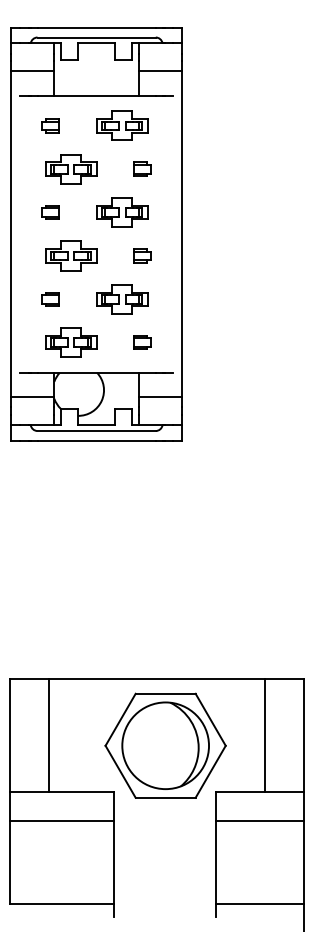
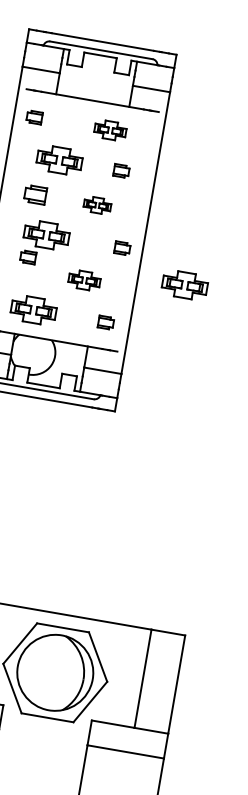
part: (50, 125) -> (34, 117), moved
part: (122, 125) -> (110, 130), size x0.7
part: (50, 212) -> (35, 194), size x1.4
part: (122, 212) -> (97, 205), size x0.6
part: (142, 255) -> (122, 247), moved
part: (236, 285) -> (185, 285), added
part: (50, 299) -> (28, 257), moved
part: (122, 299) -> (84, 280), size x0.7
part: (142, 342) -> (105, 322), moved

